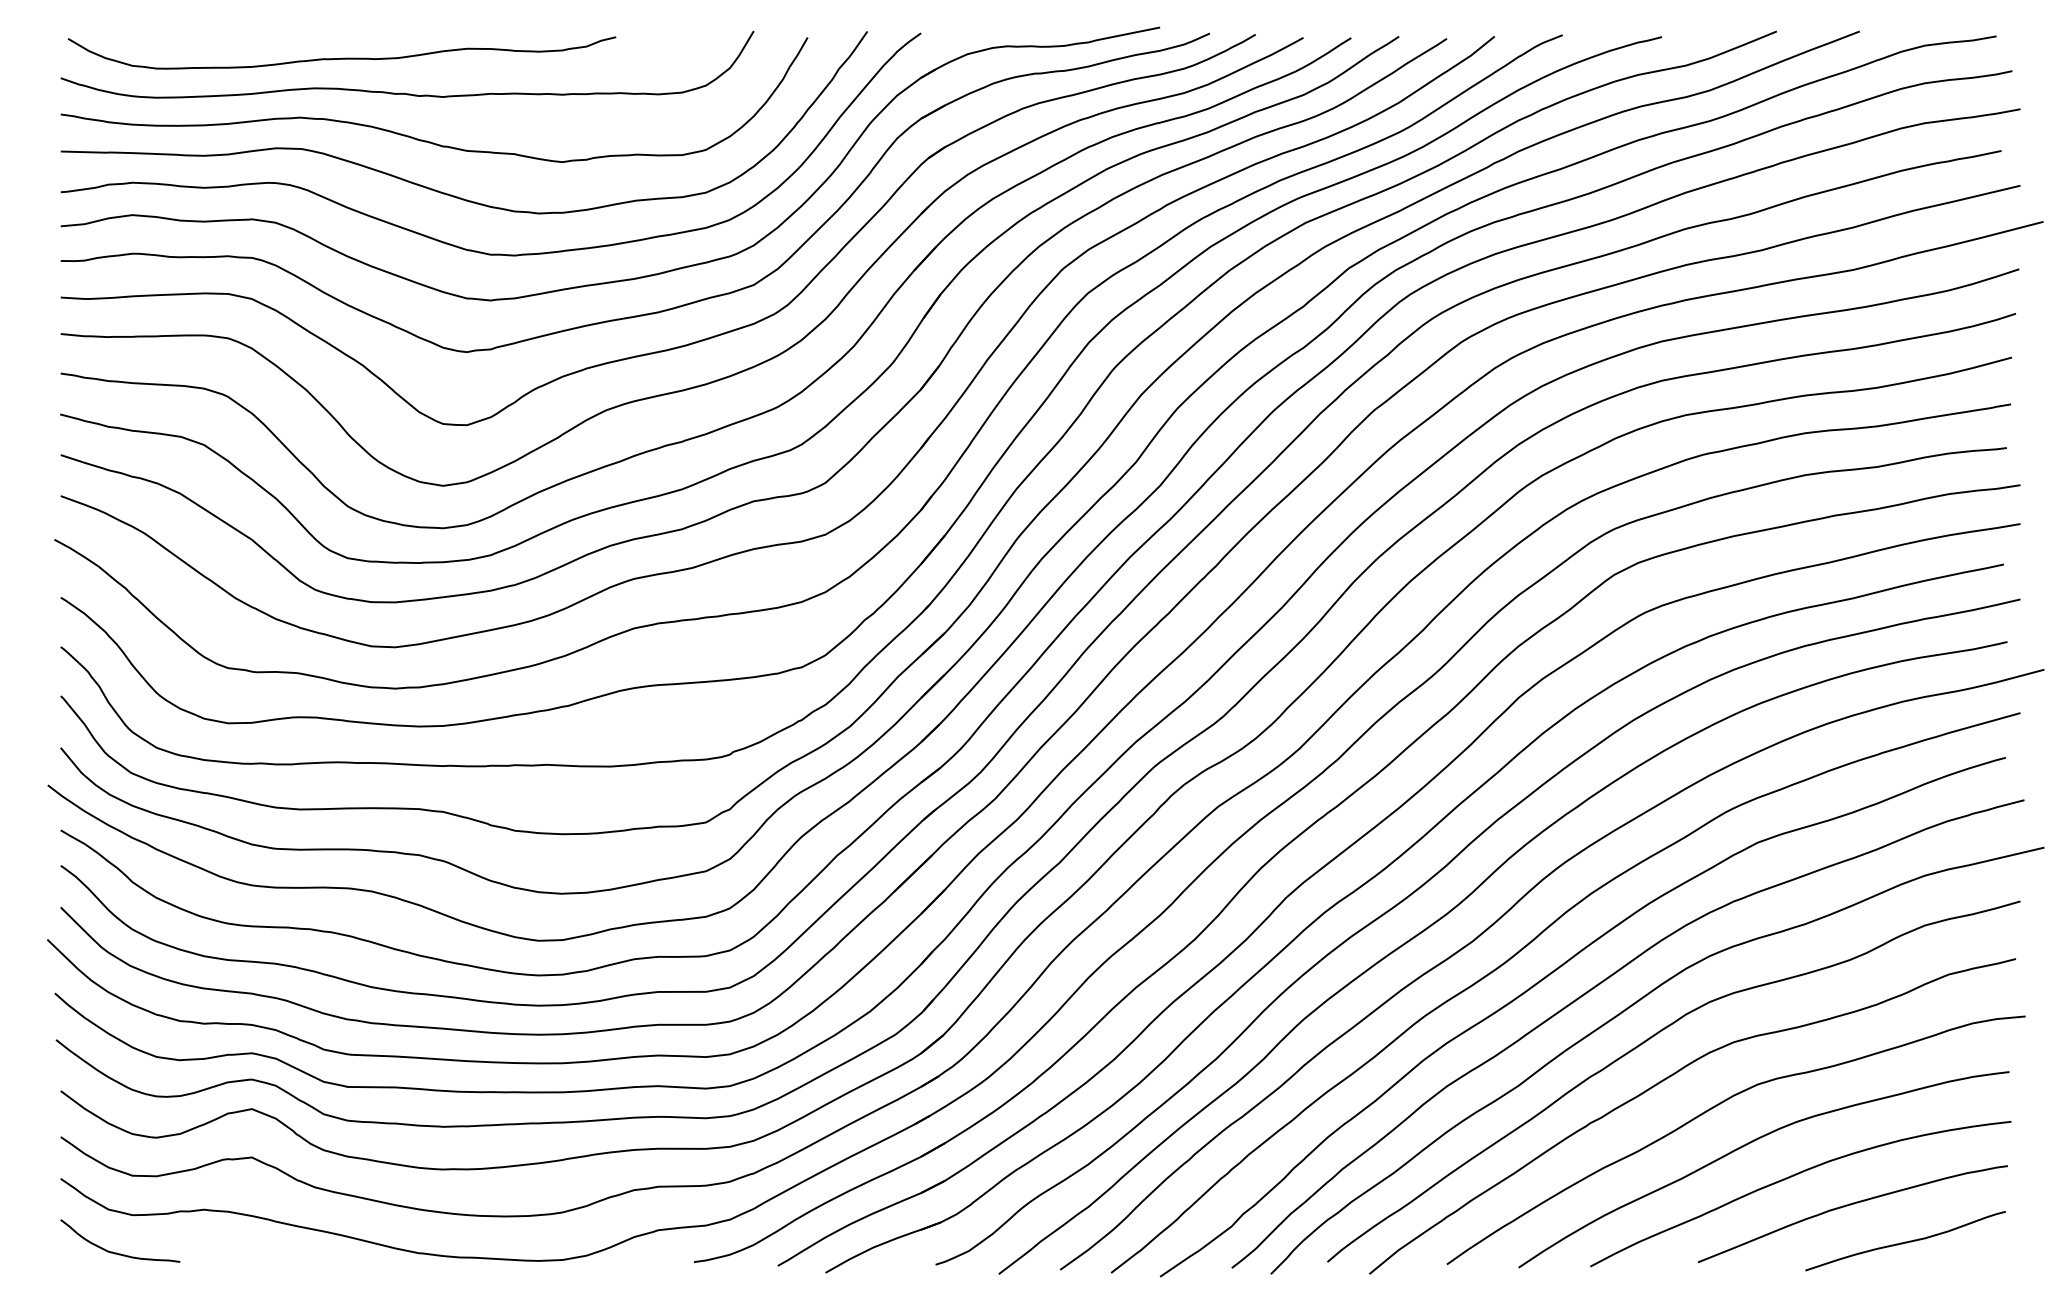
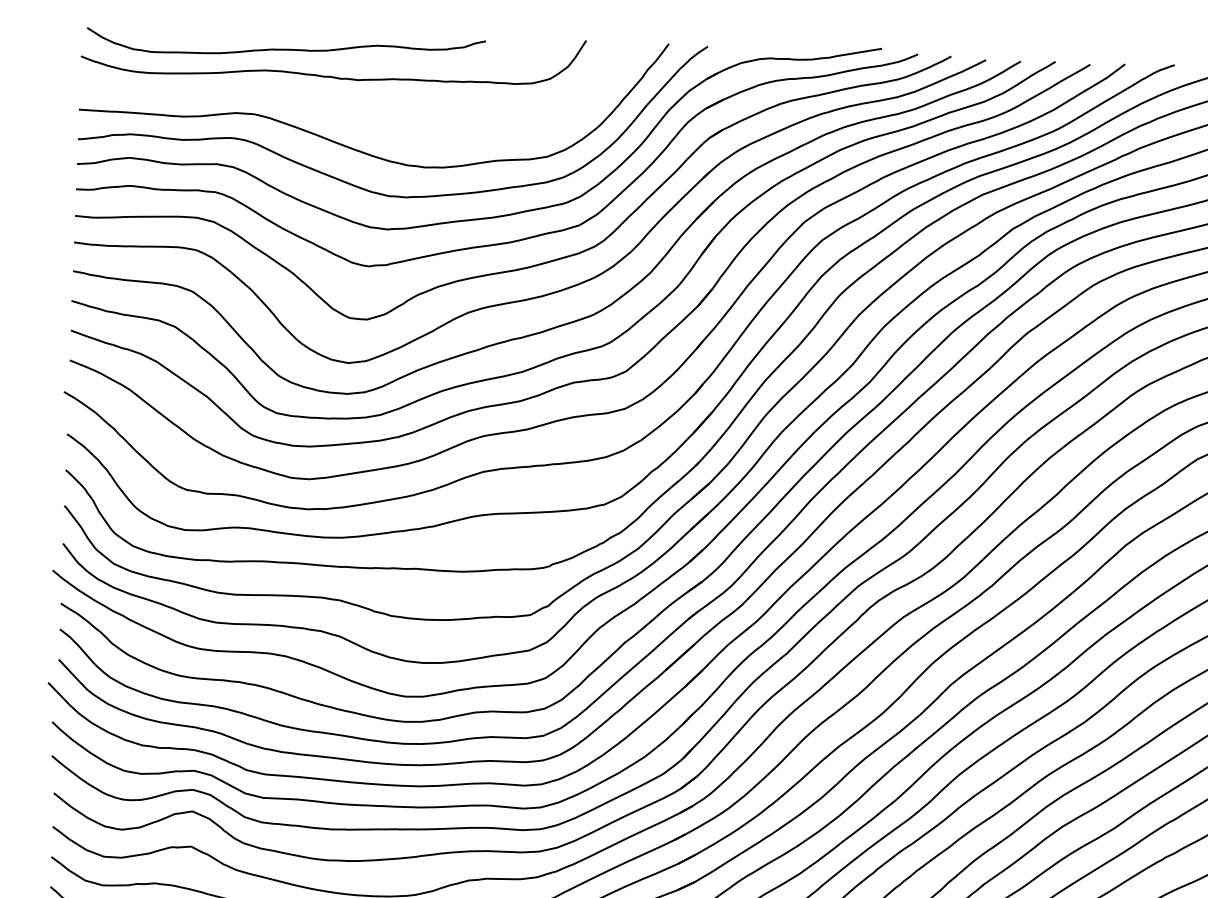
curve: (427, 140) -> (346, 111), removed

